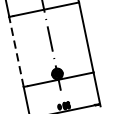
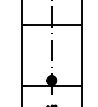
line: (15, 50) -> (21, 54), dashed -> solid

